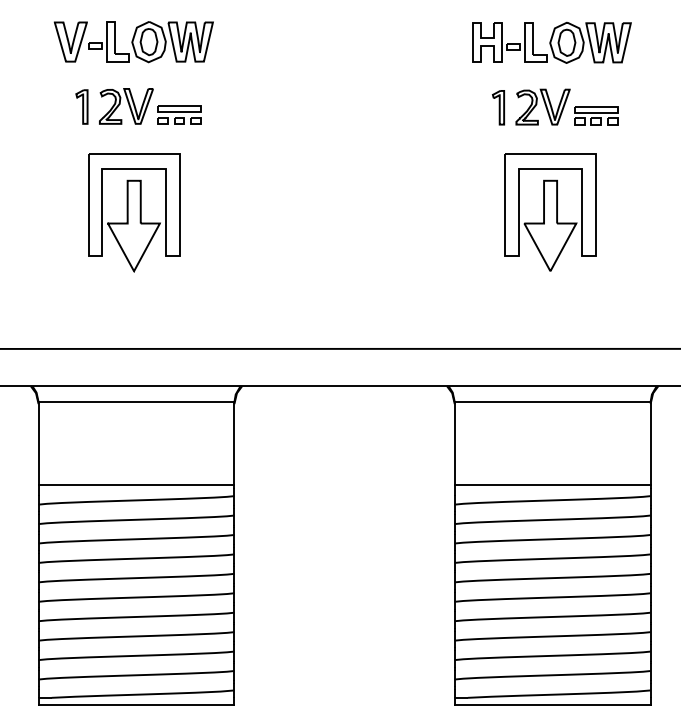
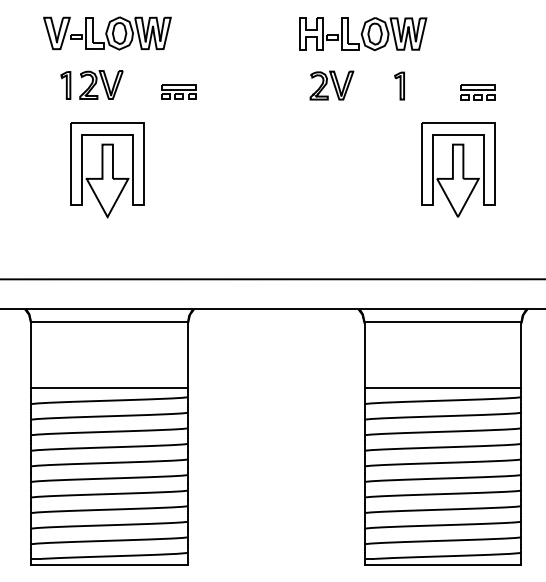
part: (551, 42) -> (362, 33), moved
part: (542, 106) -> (331, 85), moved
part: (179, 114) -> (179, 91), moved
part: (550, 212) -> (458, 170), moved

